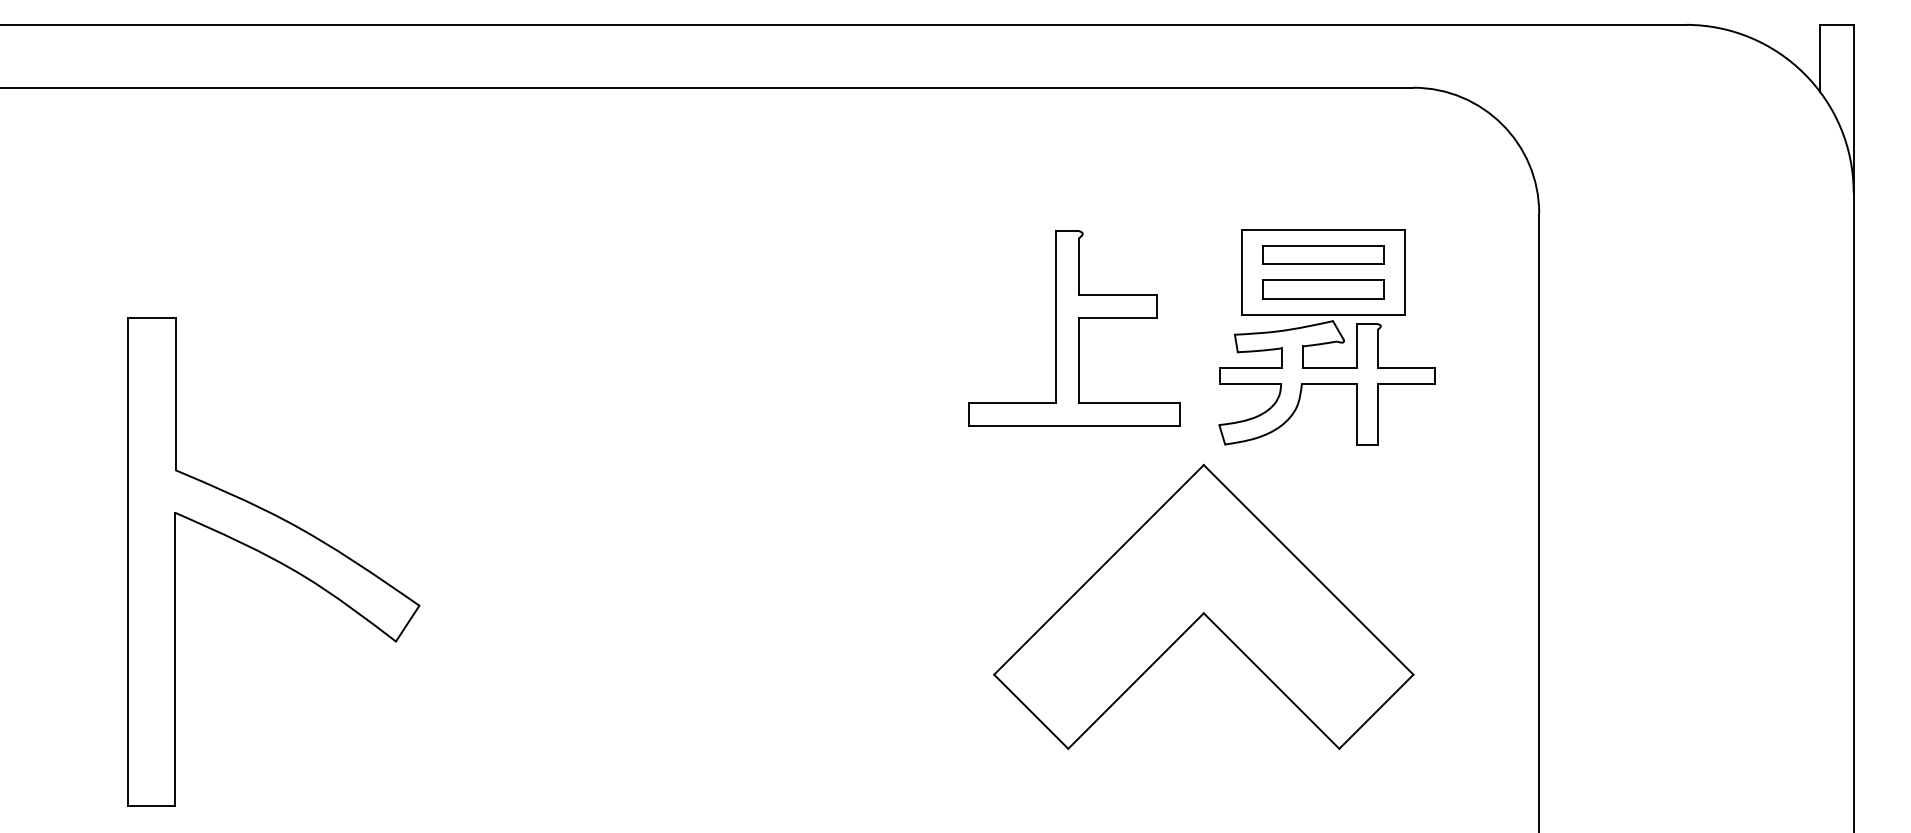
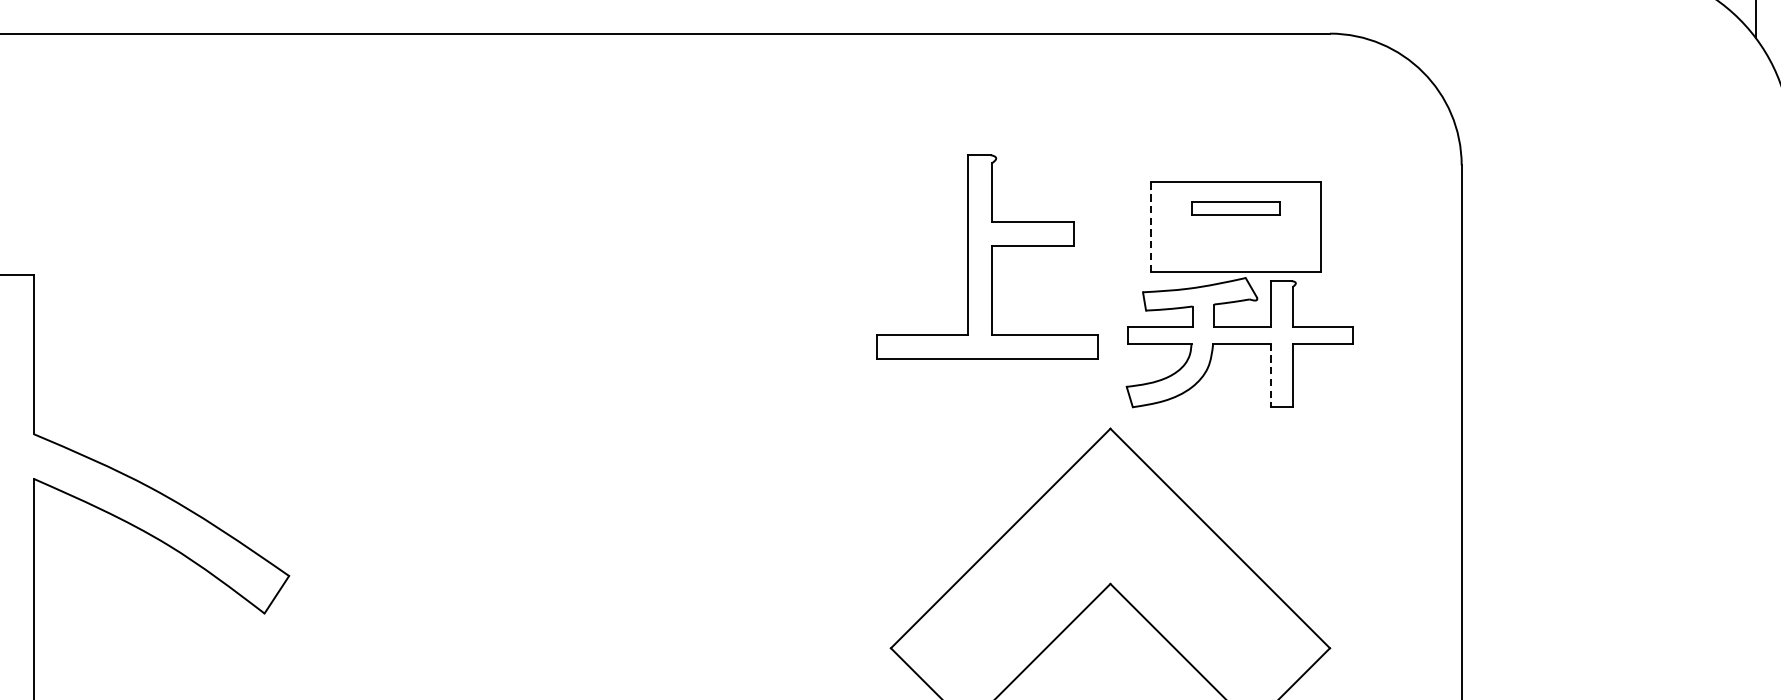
part: (1323, 254) -> (1235, 208), size x0.7
line: (1242, 272) -> (1150, 227), solid -> dashed
part: (1323, 289) -> (1235, 244), removed
part: (1074, 328) -> (987, 257), moved
line: (1356, 414) -> (1270, 375), solid -> dashed

